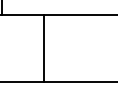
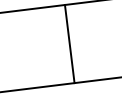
line: (43, 48) -> (69, 43), moved

